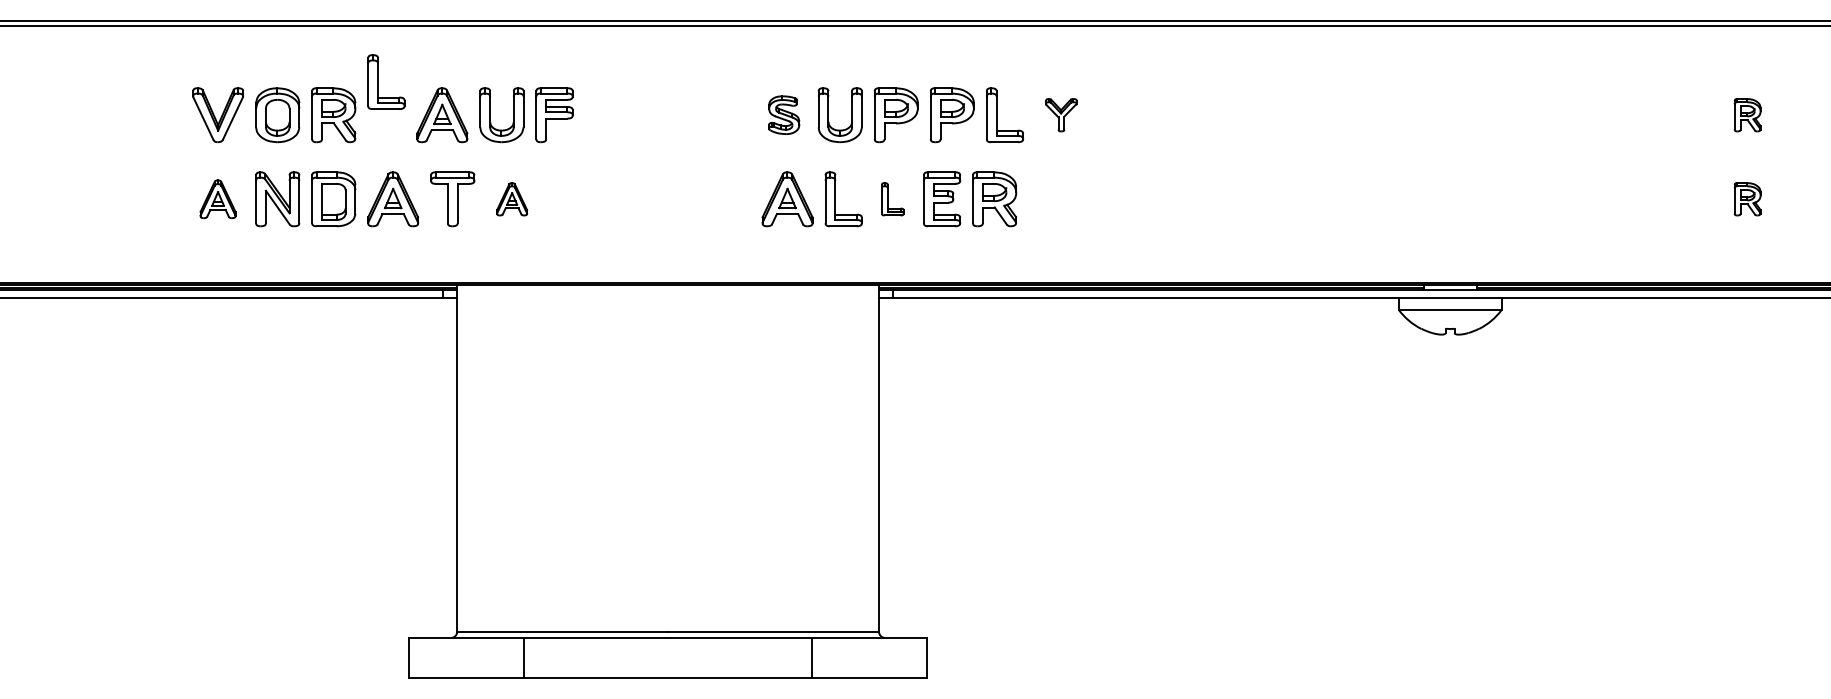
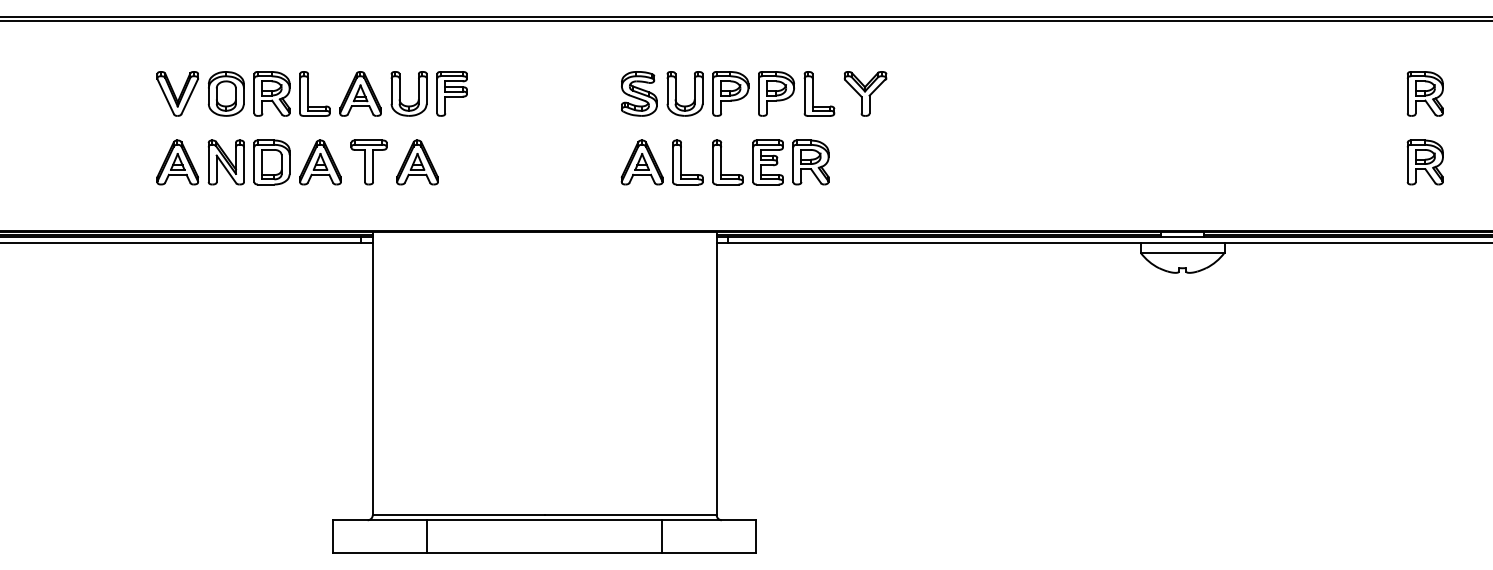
part: (385, 81) -> (314, 93), moved
part: (784, 114) -> (639, 93), size x1.43
part: (1061, 114) -> (865, 93), size x1.67
part: (1746, 114) -> (1424, 93), size x1.67
part: (217, 199) -> (177, 162), size x1.43
part: (512, 199) -> (417, 162), size x1.67
part: (892, 199) -> (727, 162), size x1.67
part: (1746, 199) -> (1424, 162), size x1.67

